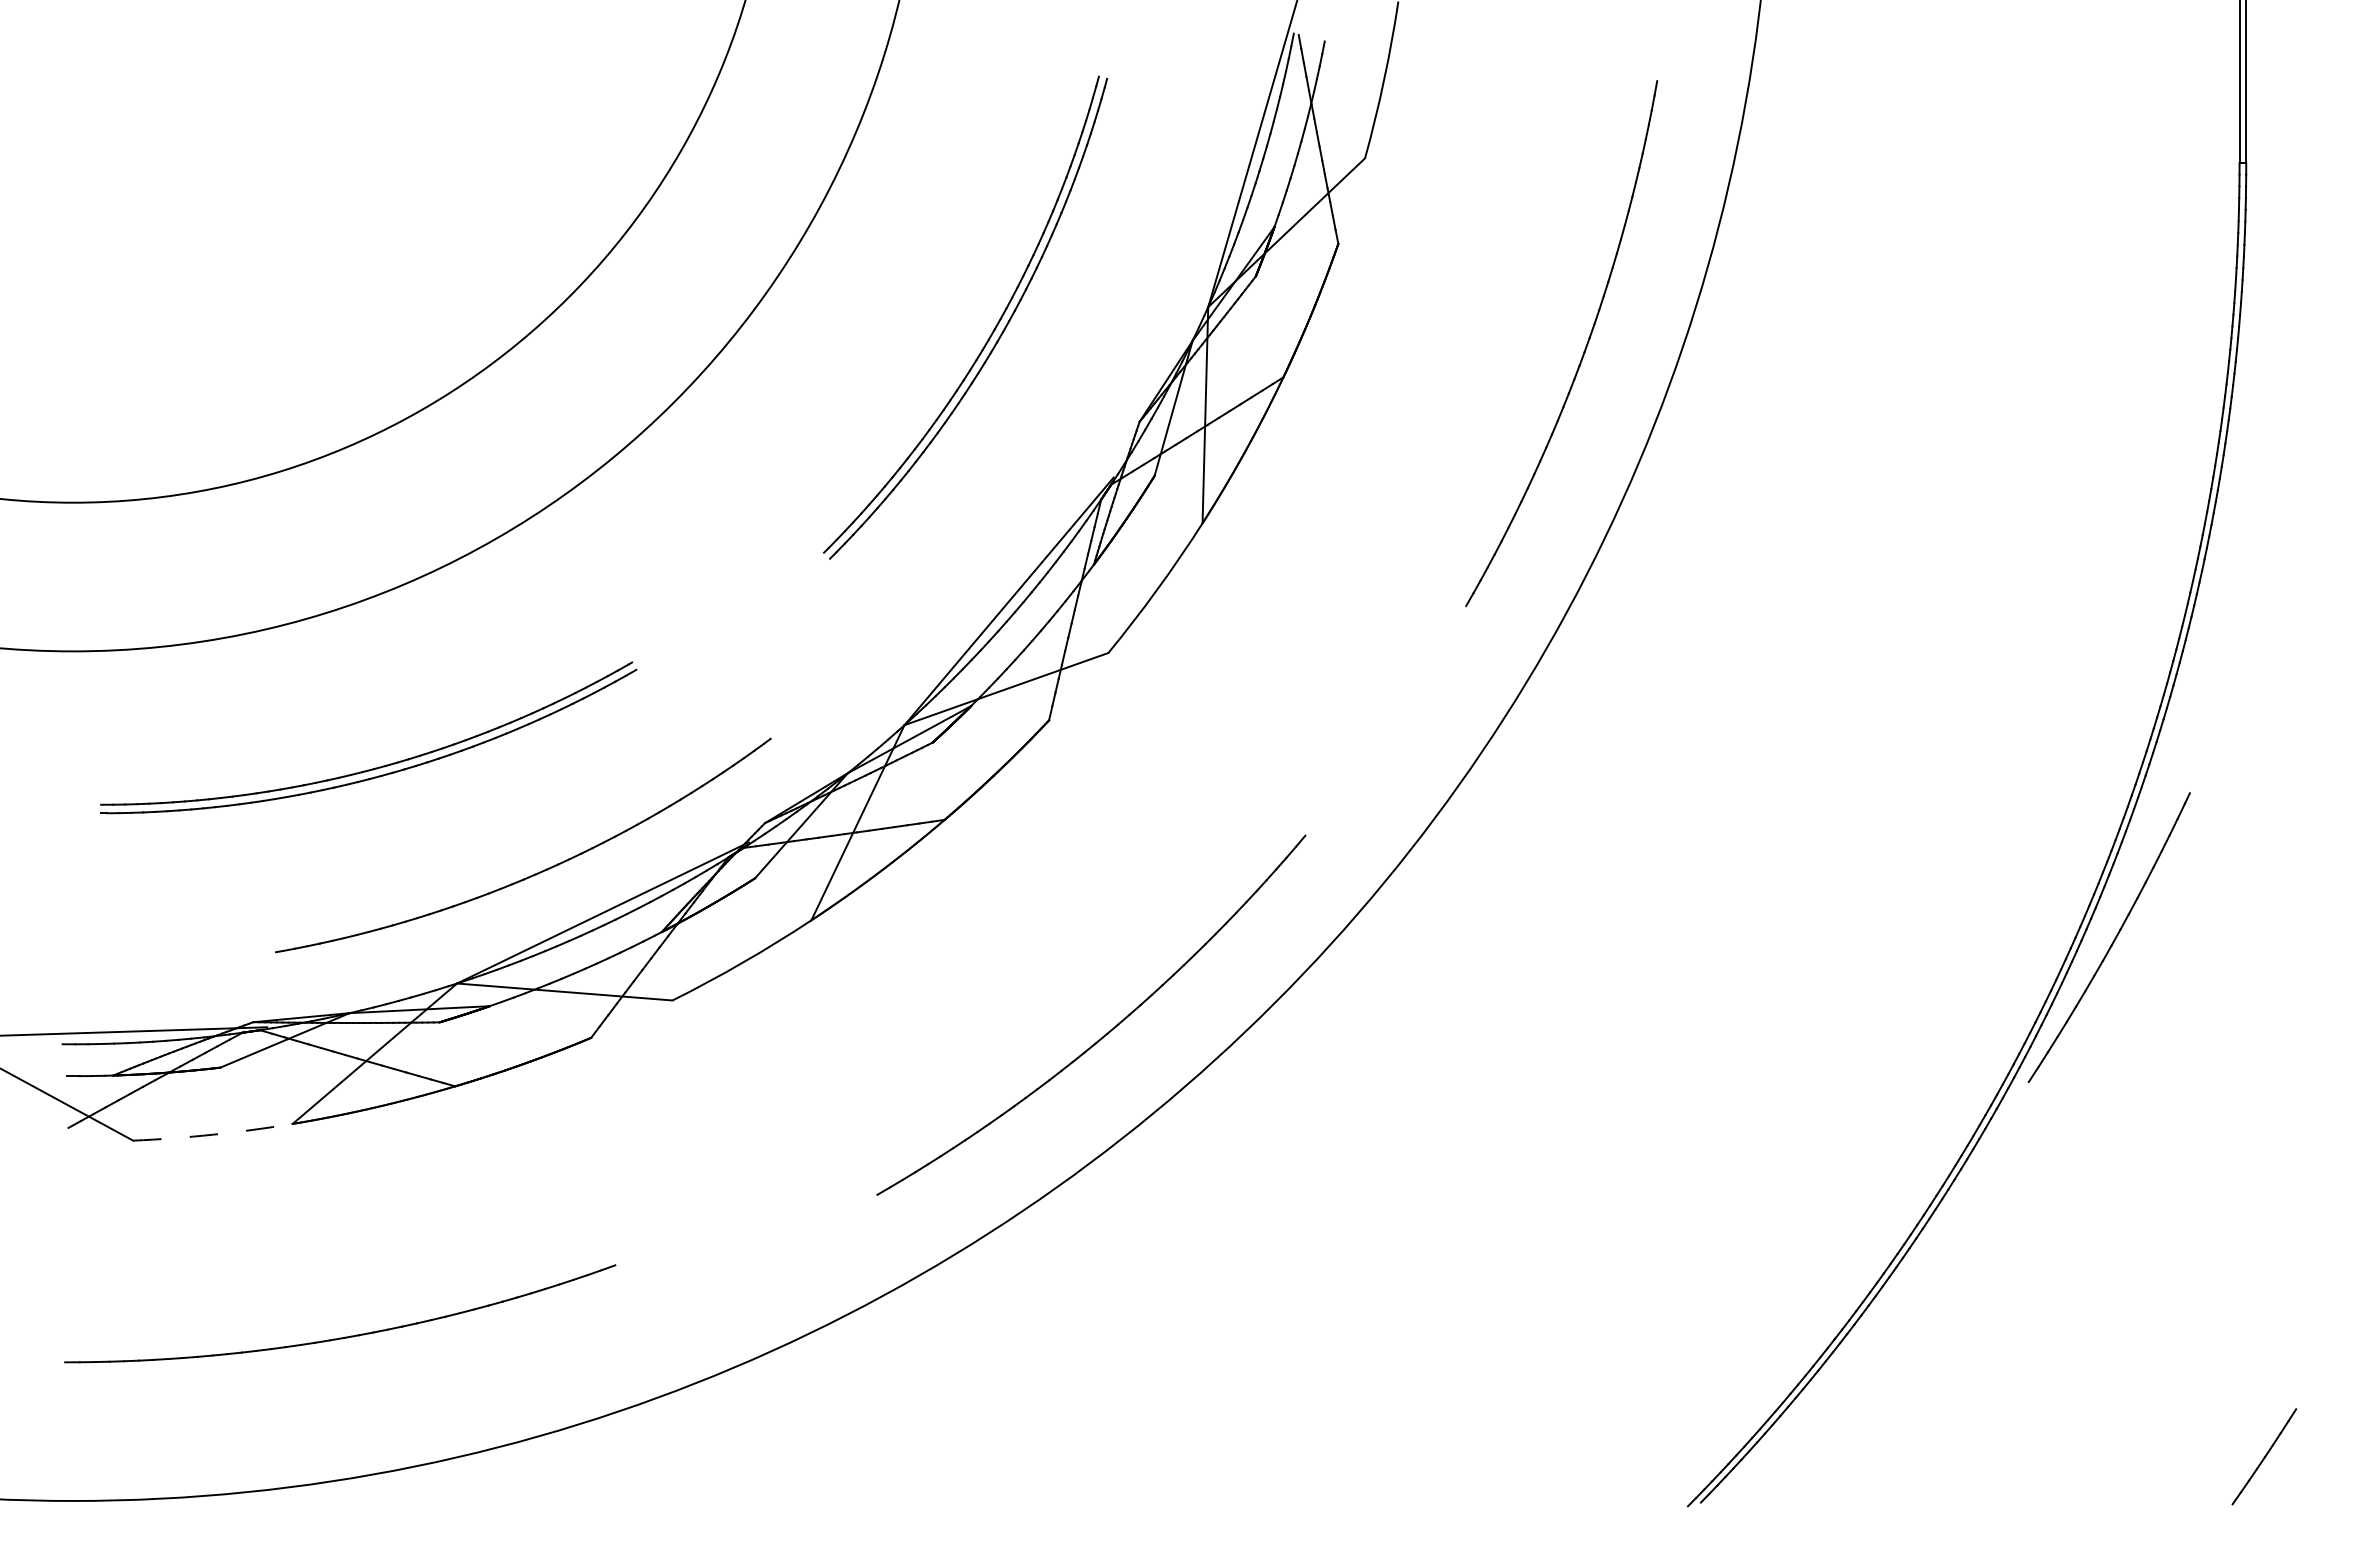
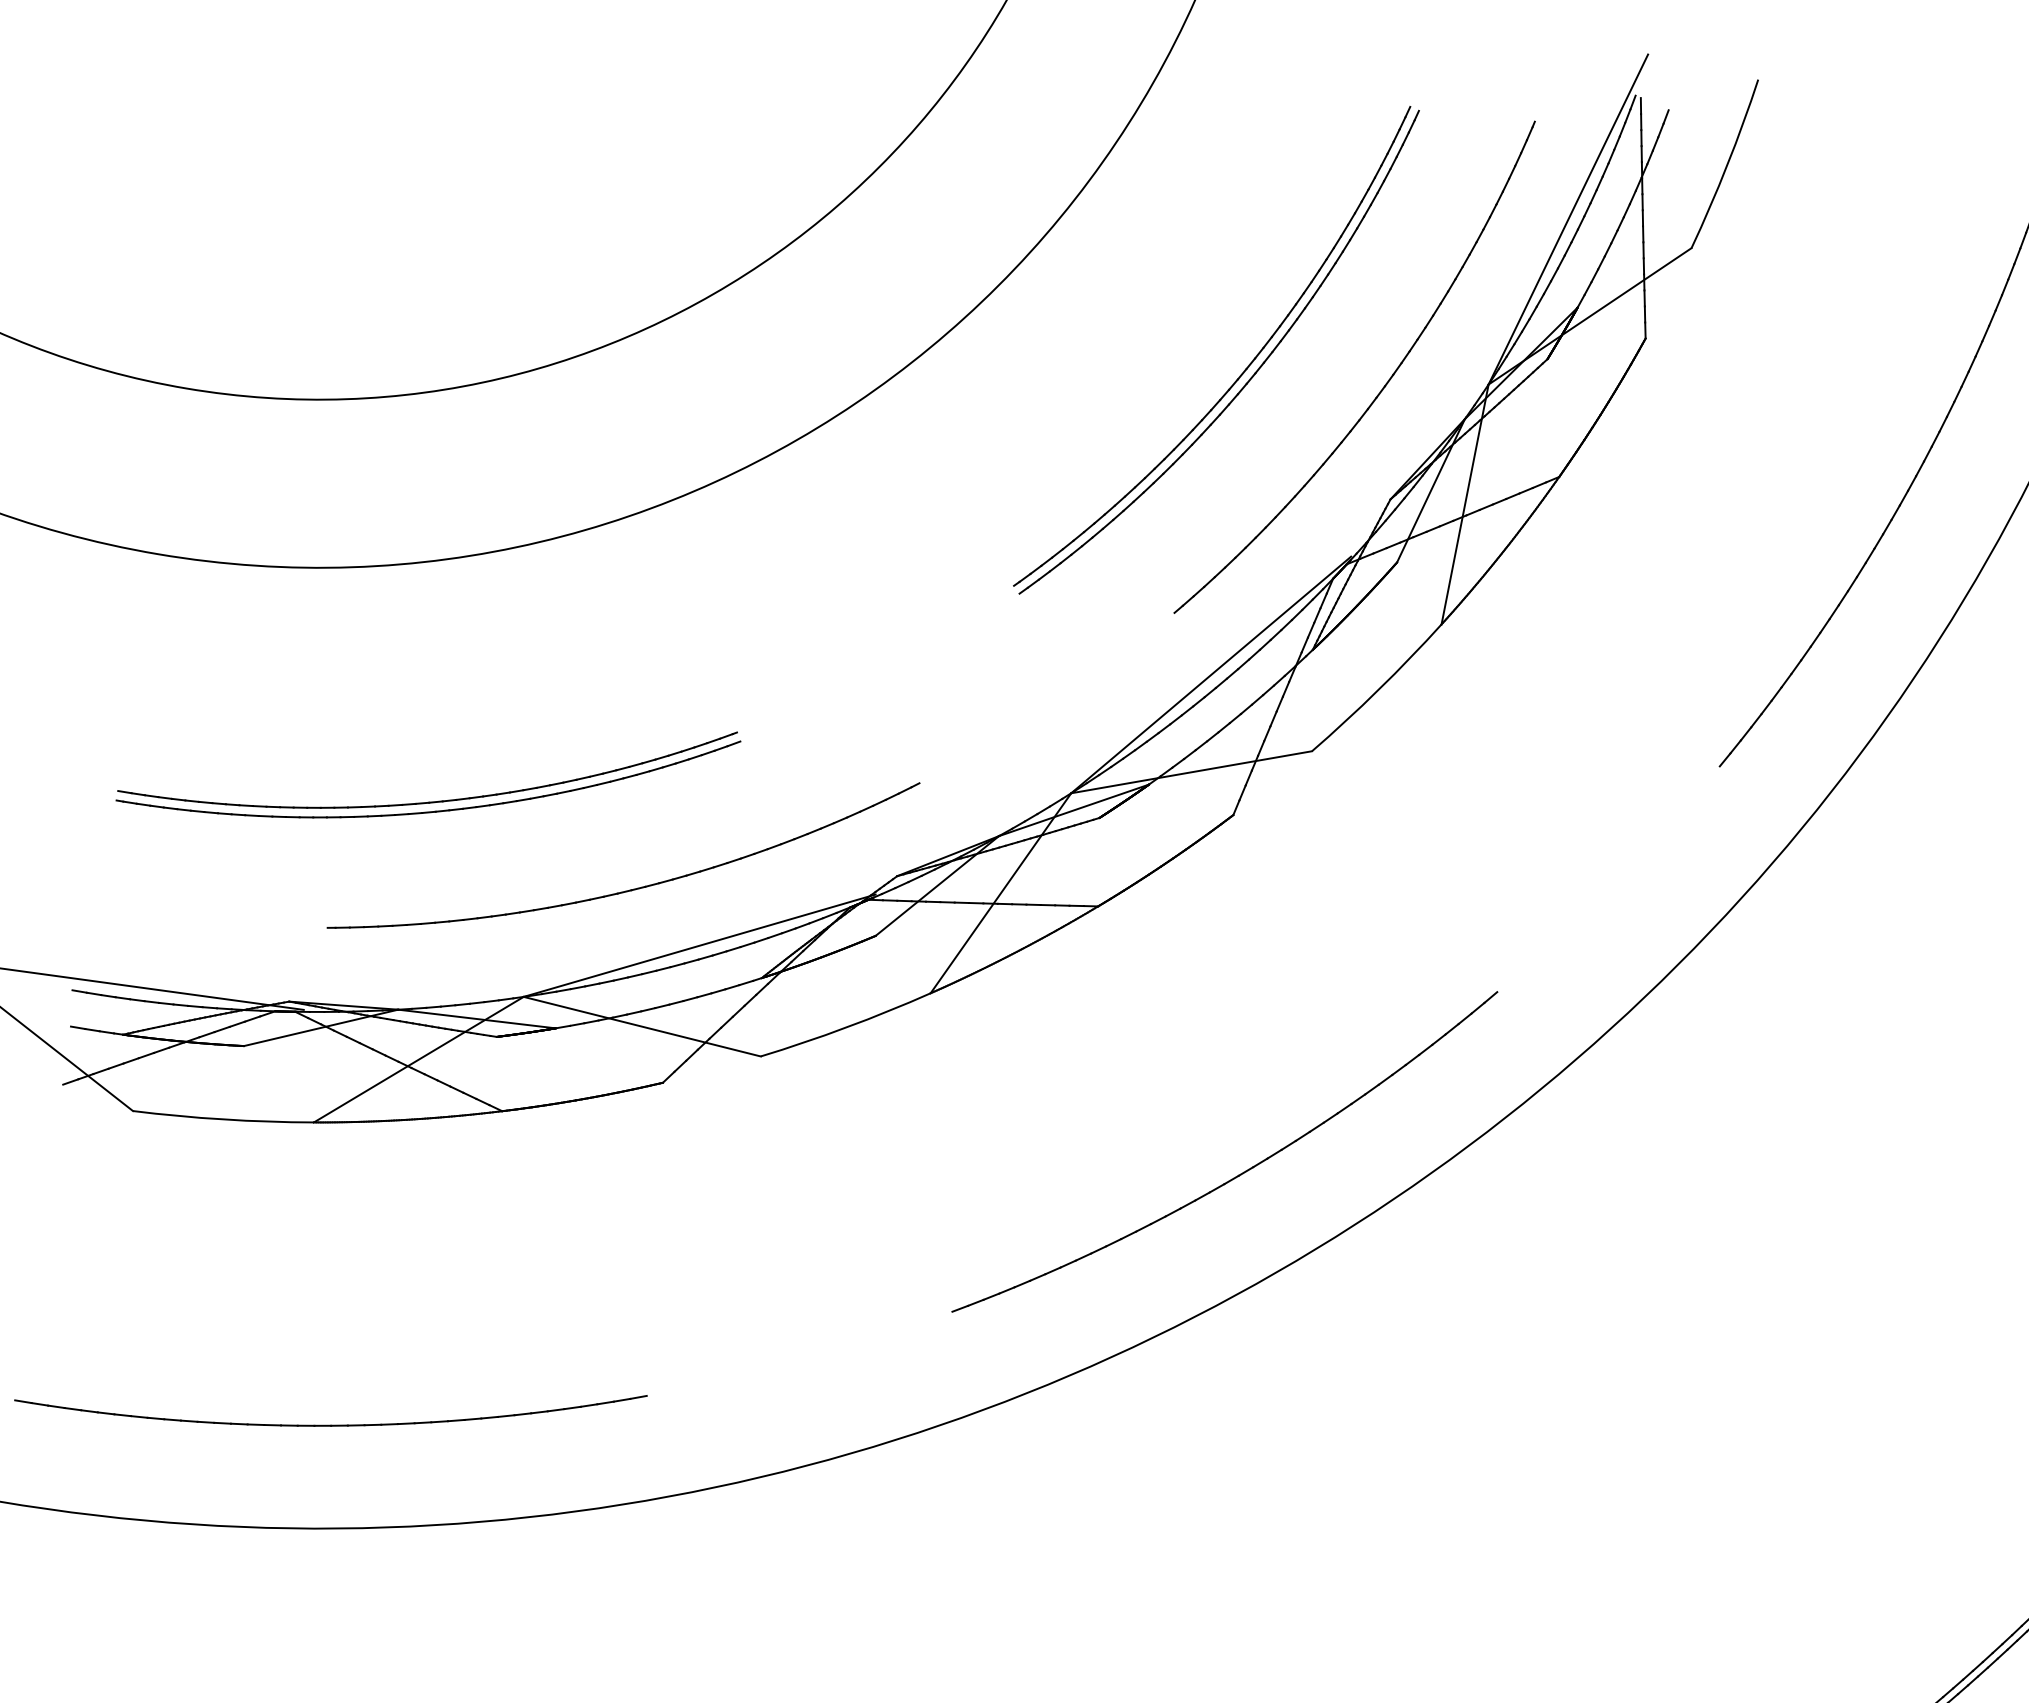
part: (1116, 324) -> (1383, 386), added
part: (375, 767) -> (431, 801), moved
arc: (213, 1134) -> (223, 1119), dashed -> solid
part: (344, 1336) -> (331, 1424), moved

